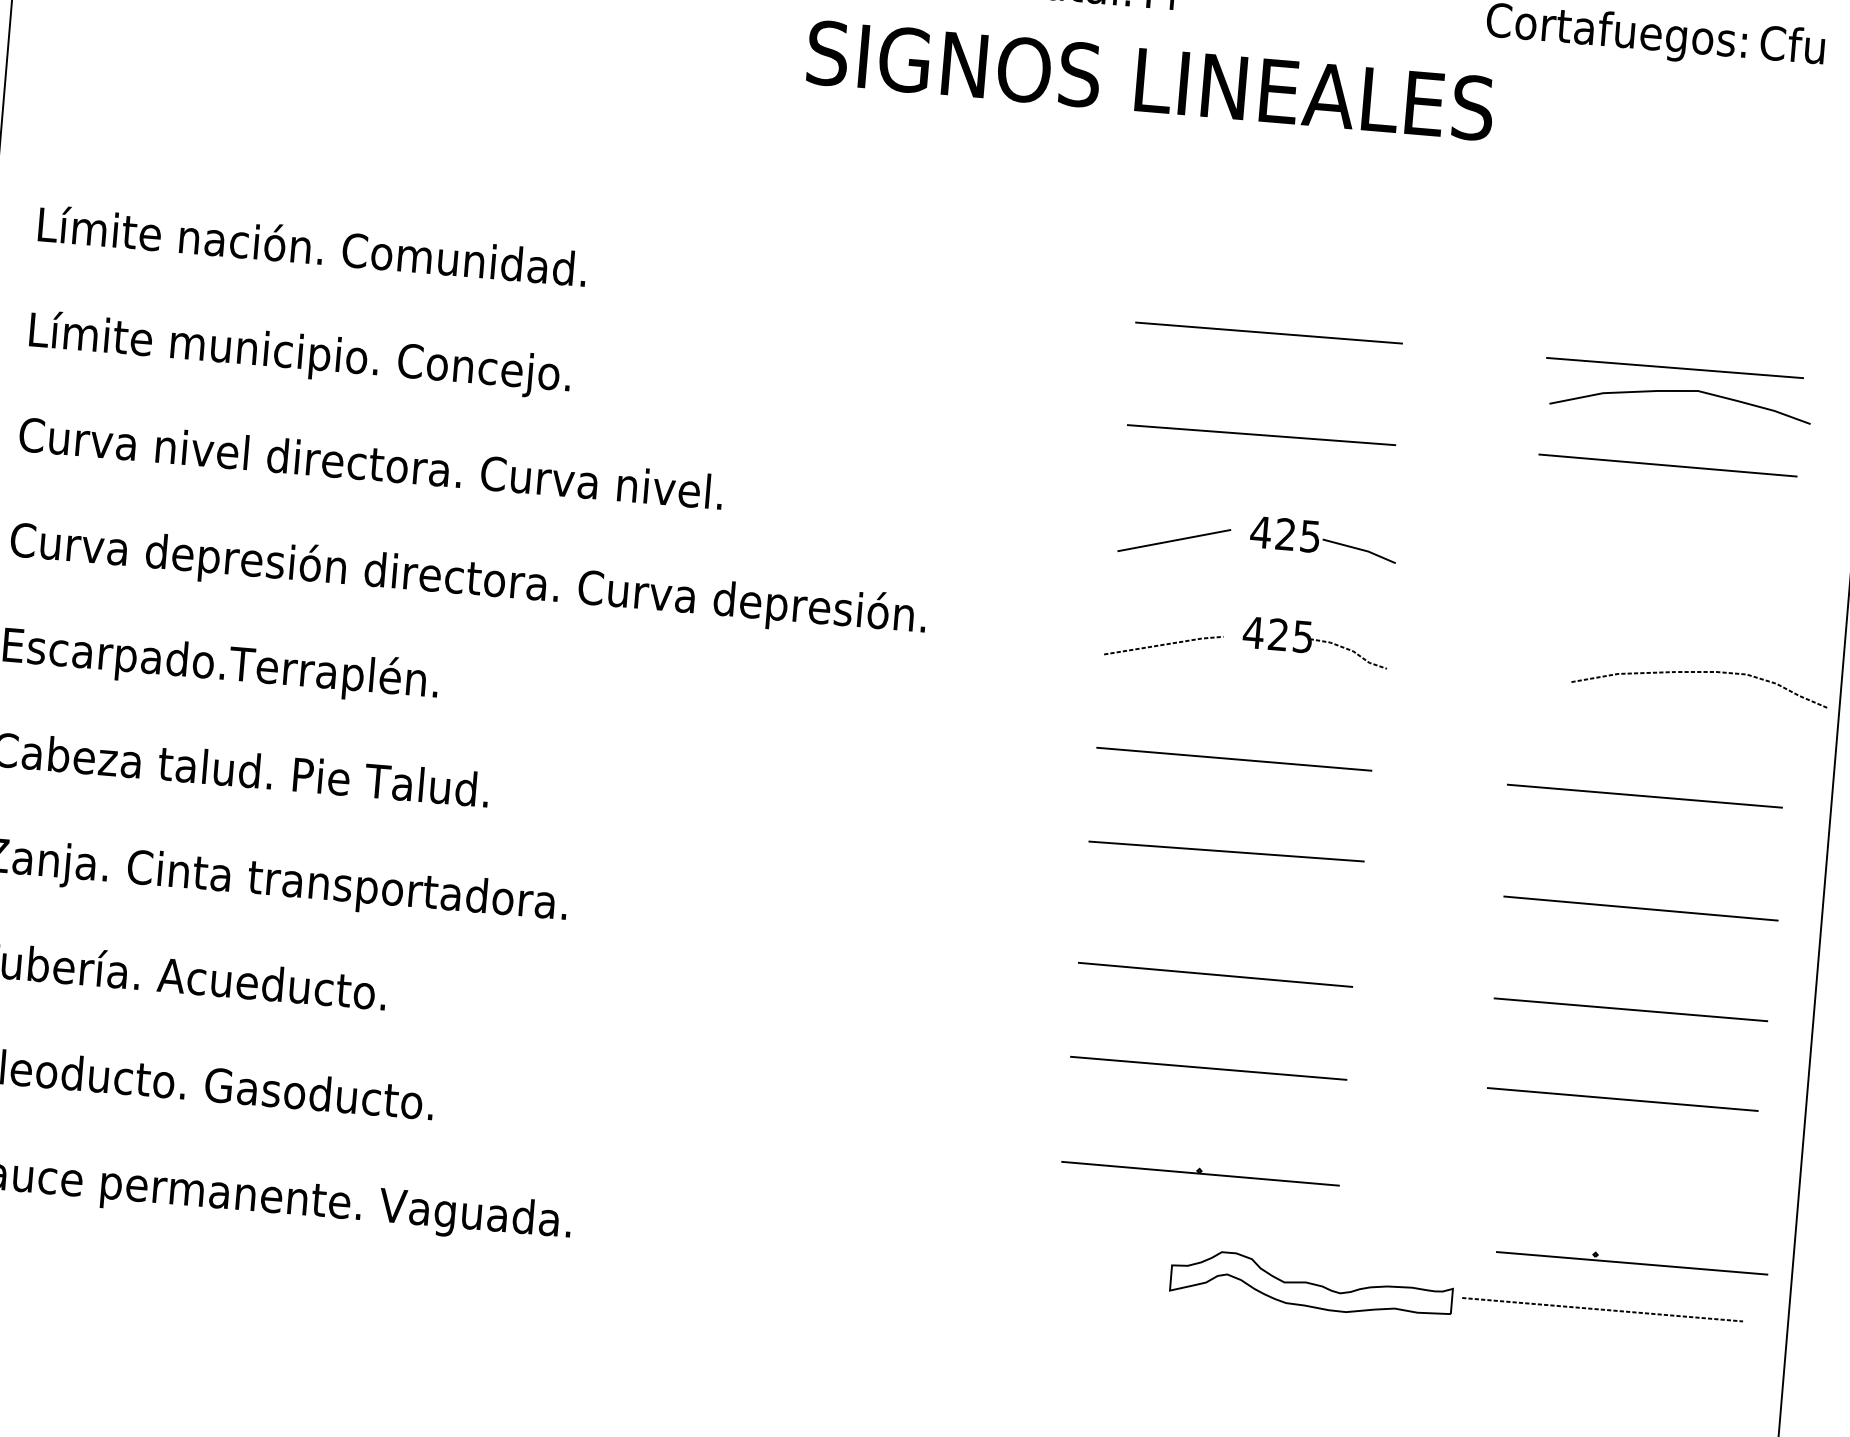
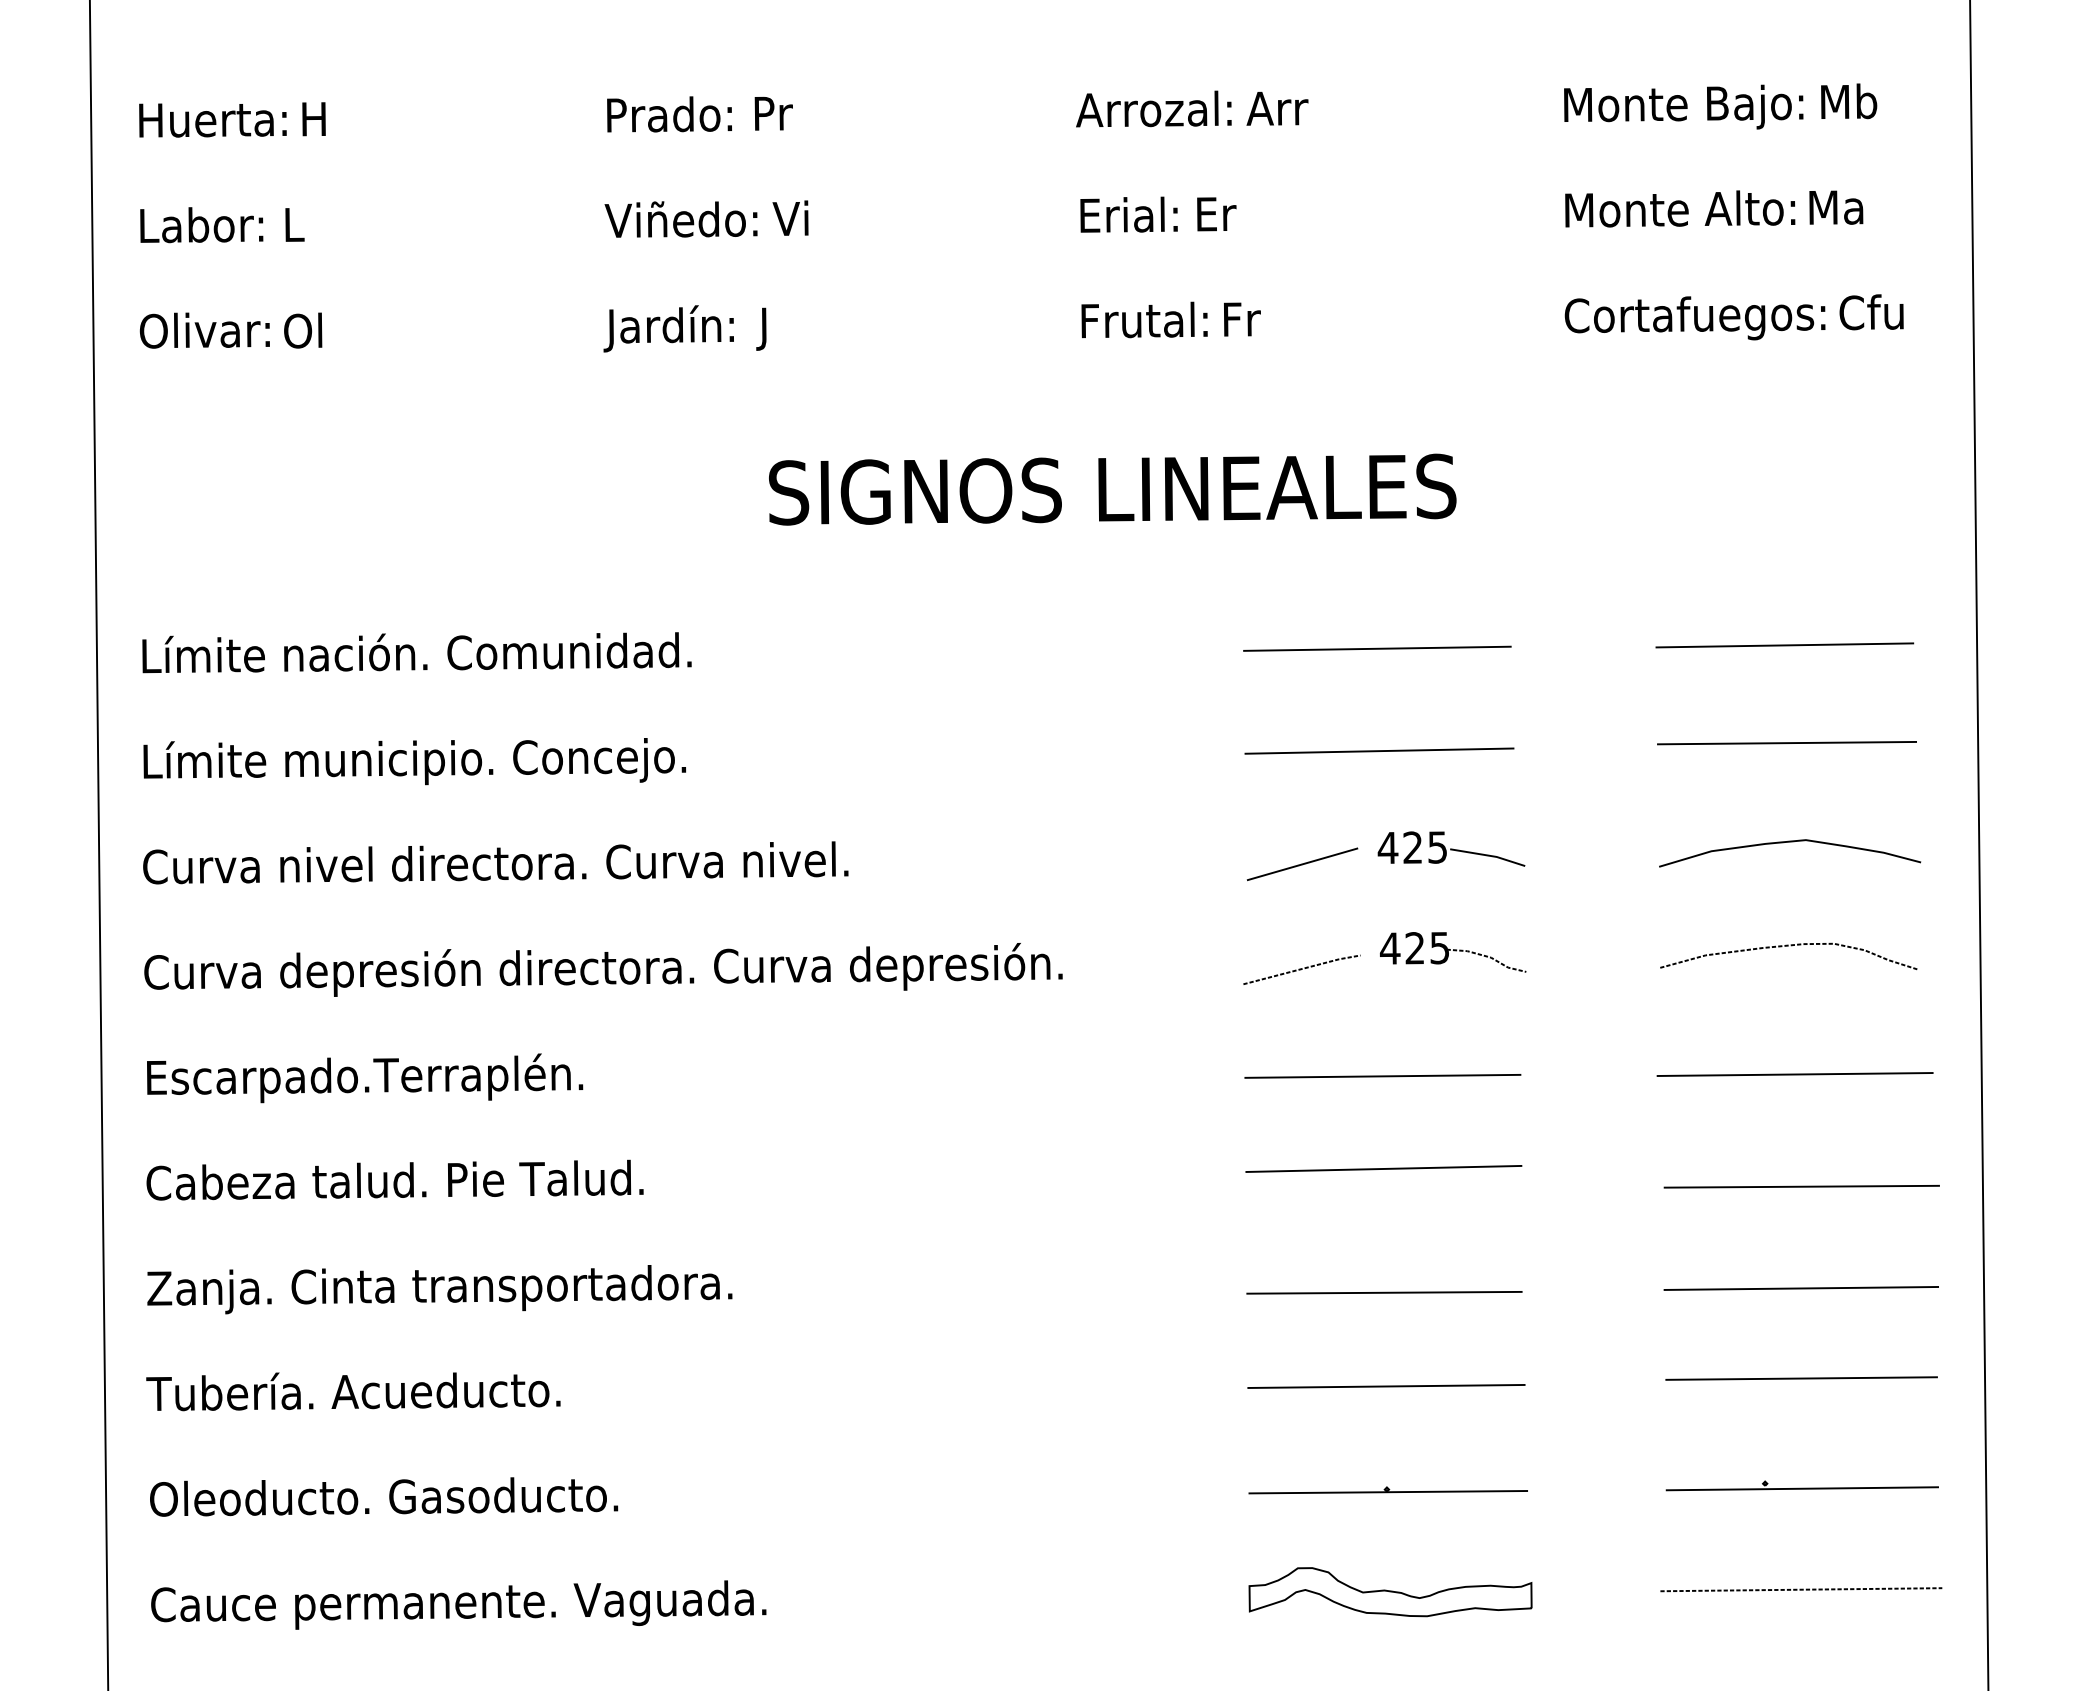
text: (1150, 80) -> (1112, 489), moved
curve: (1682, 391) -> (1790, 842), moved
curve: (1701, 672) -> (1788, 946), moved
part: (1631, 1259) -> (1801, 1485), moved
part: (1311, 1285) -> (1390, 1592), moved

